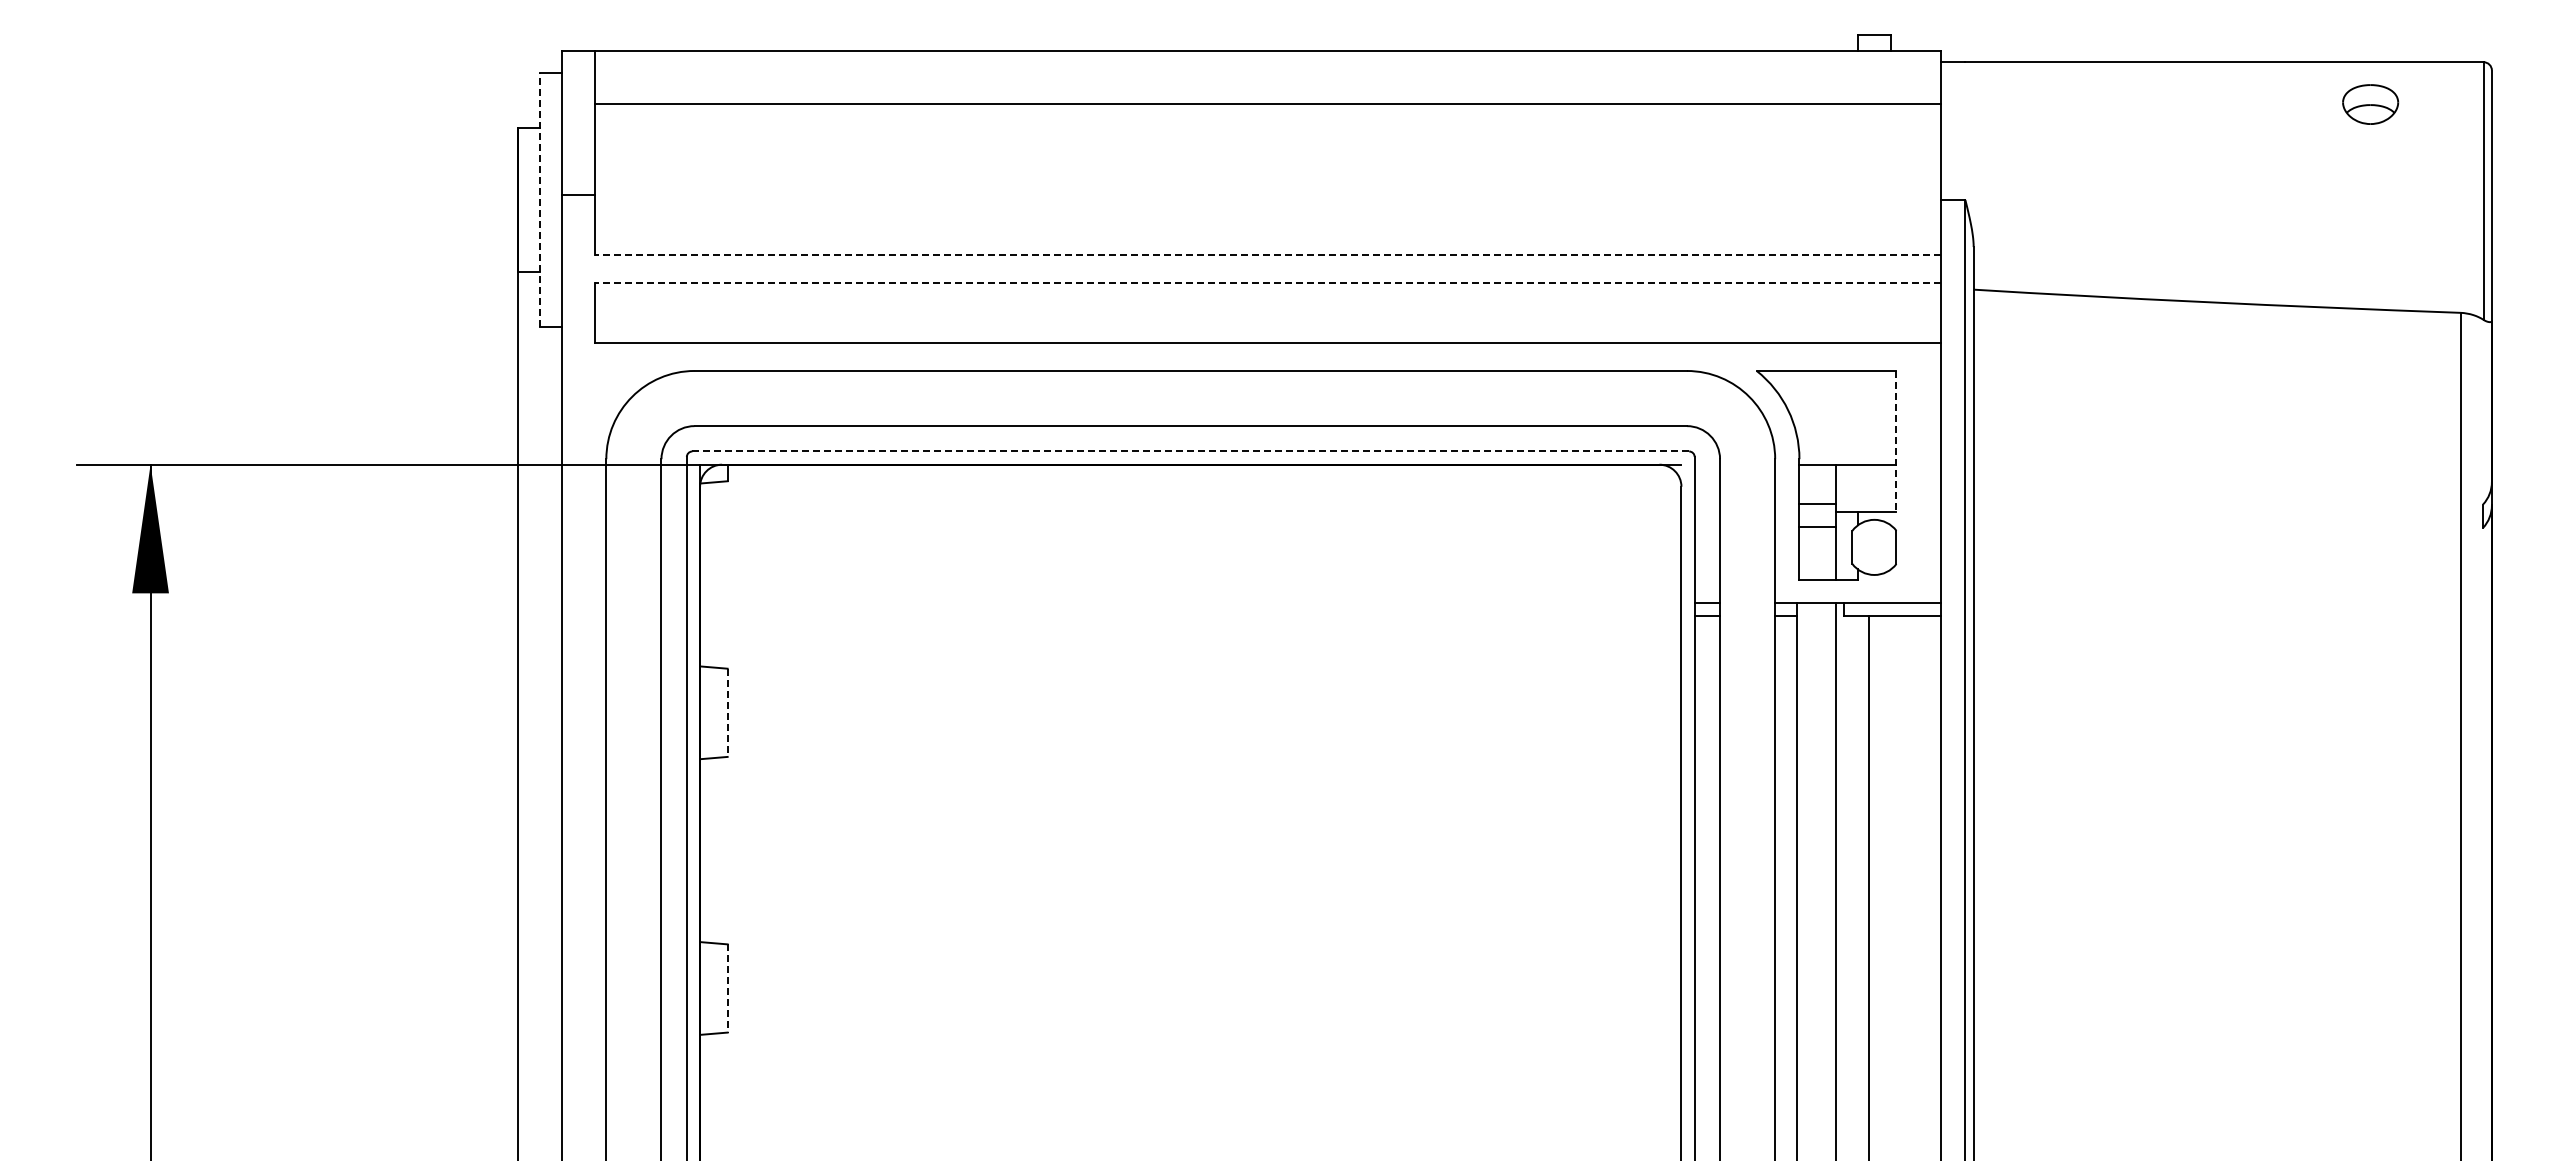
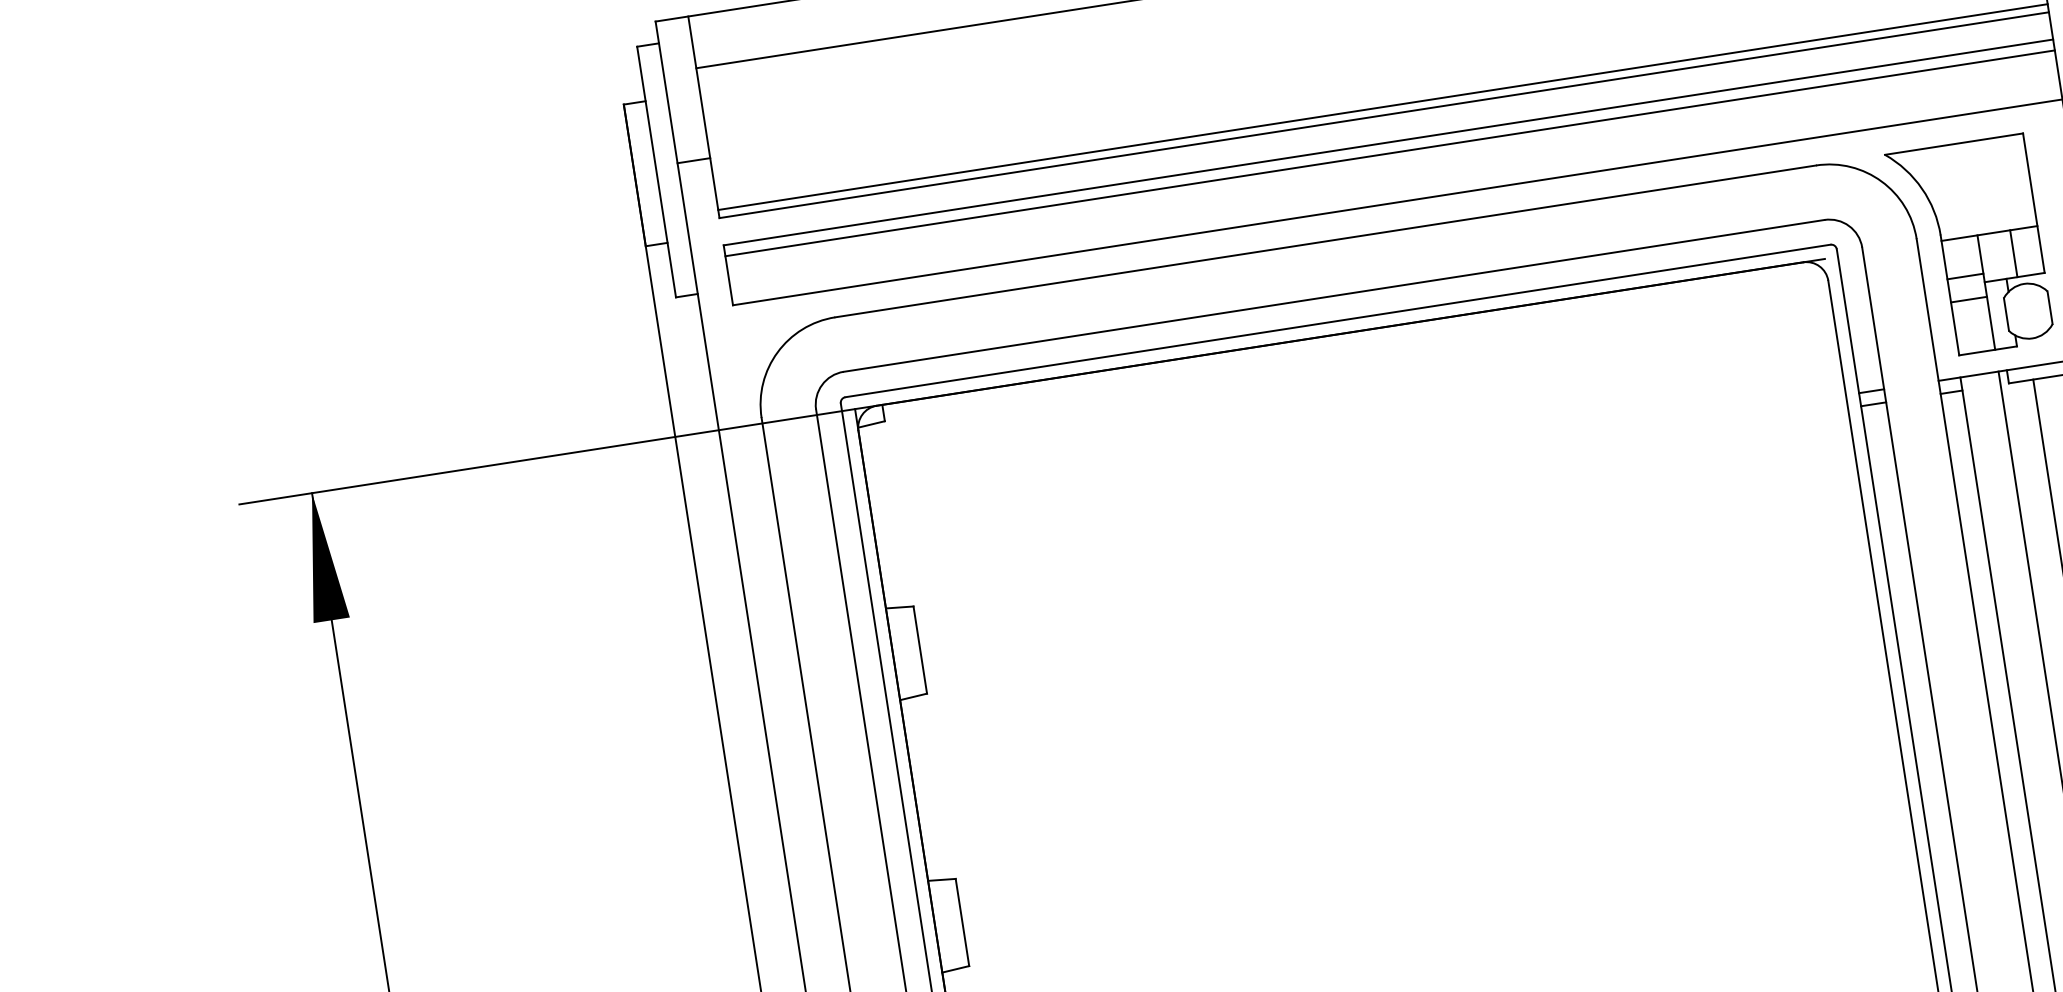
line: (540, 200) -> (656, 172), dashed -> solid
line: (1267, 247) -> (1382, 107), added
line: (1267, 255) -> (1383, 115), dashed -> solid
line: (1267, 282) -> (1387, 142), dashed -> solid
line: (1267, 293) -> (1389, 153), added
line: (1896, 441) -> (2033, 203), dashed -> solid
line: (1190, 451) -> (1337, 321), dashed -> solid
line: (1868, 488) -> (2013, 253), added
line: (727, 713) -> (920, 650), dashed -> solid
line: (727, 988) -> (962, 922), dashed -> solid

